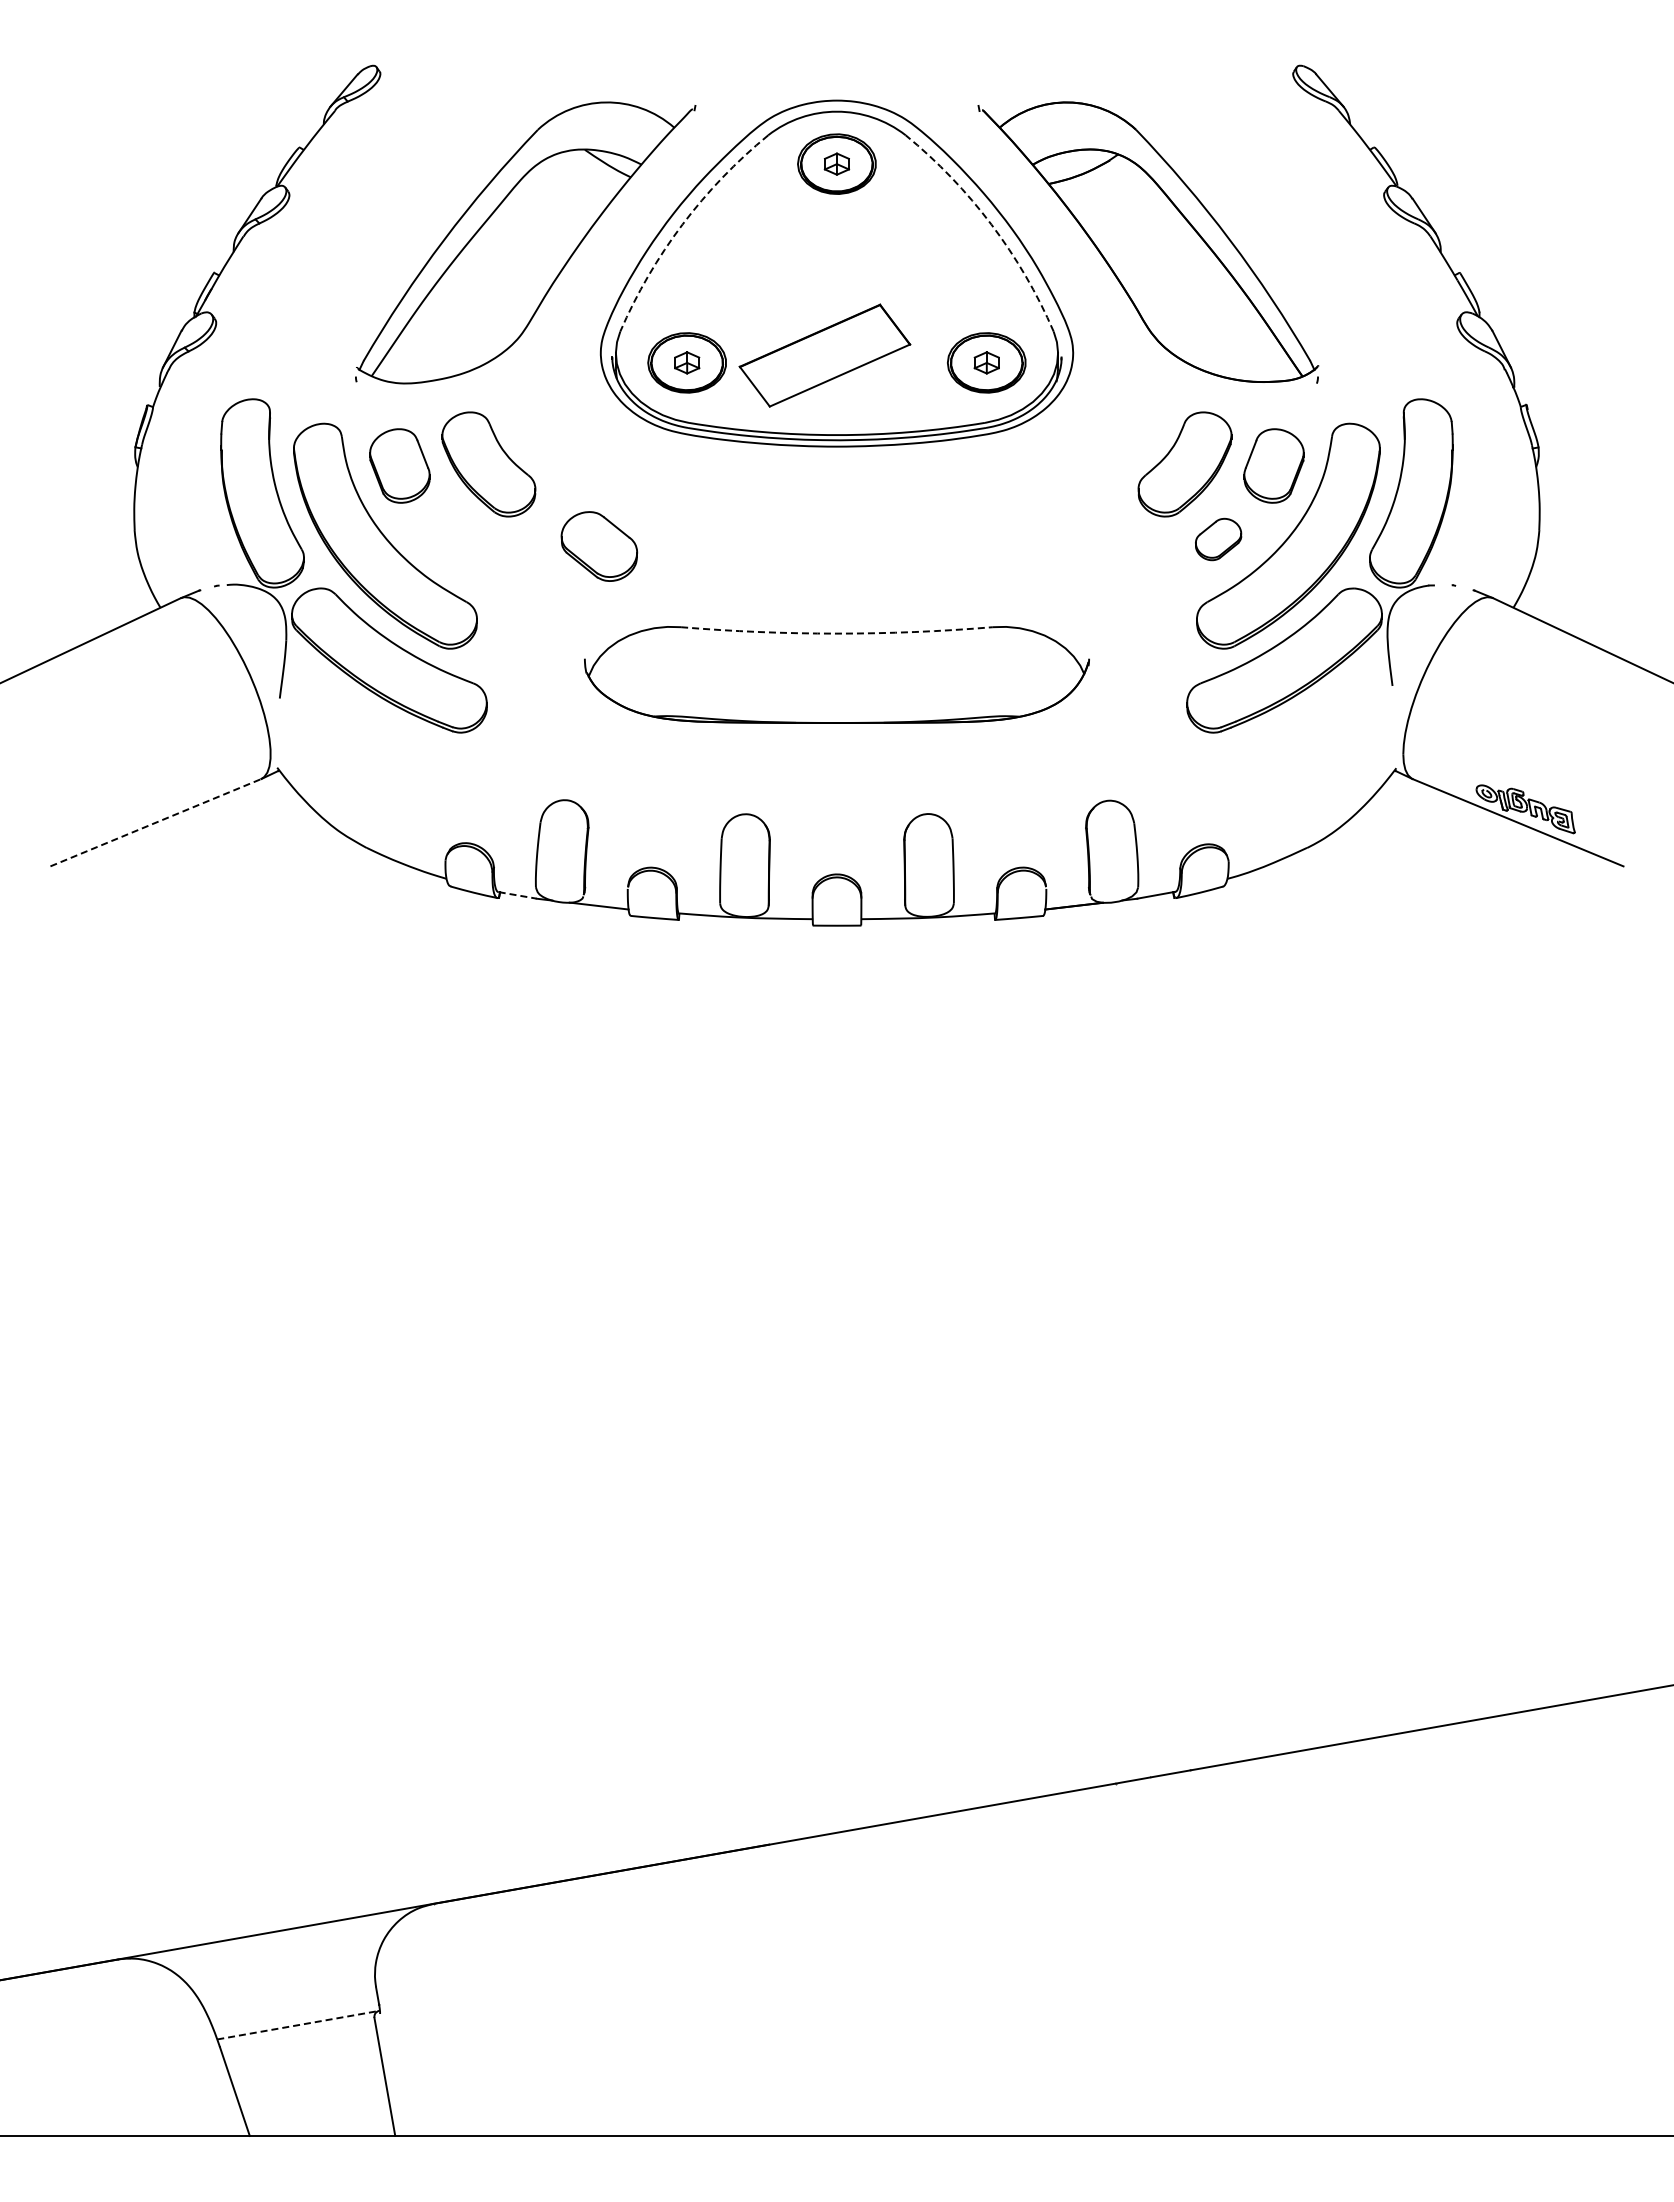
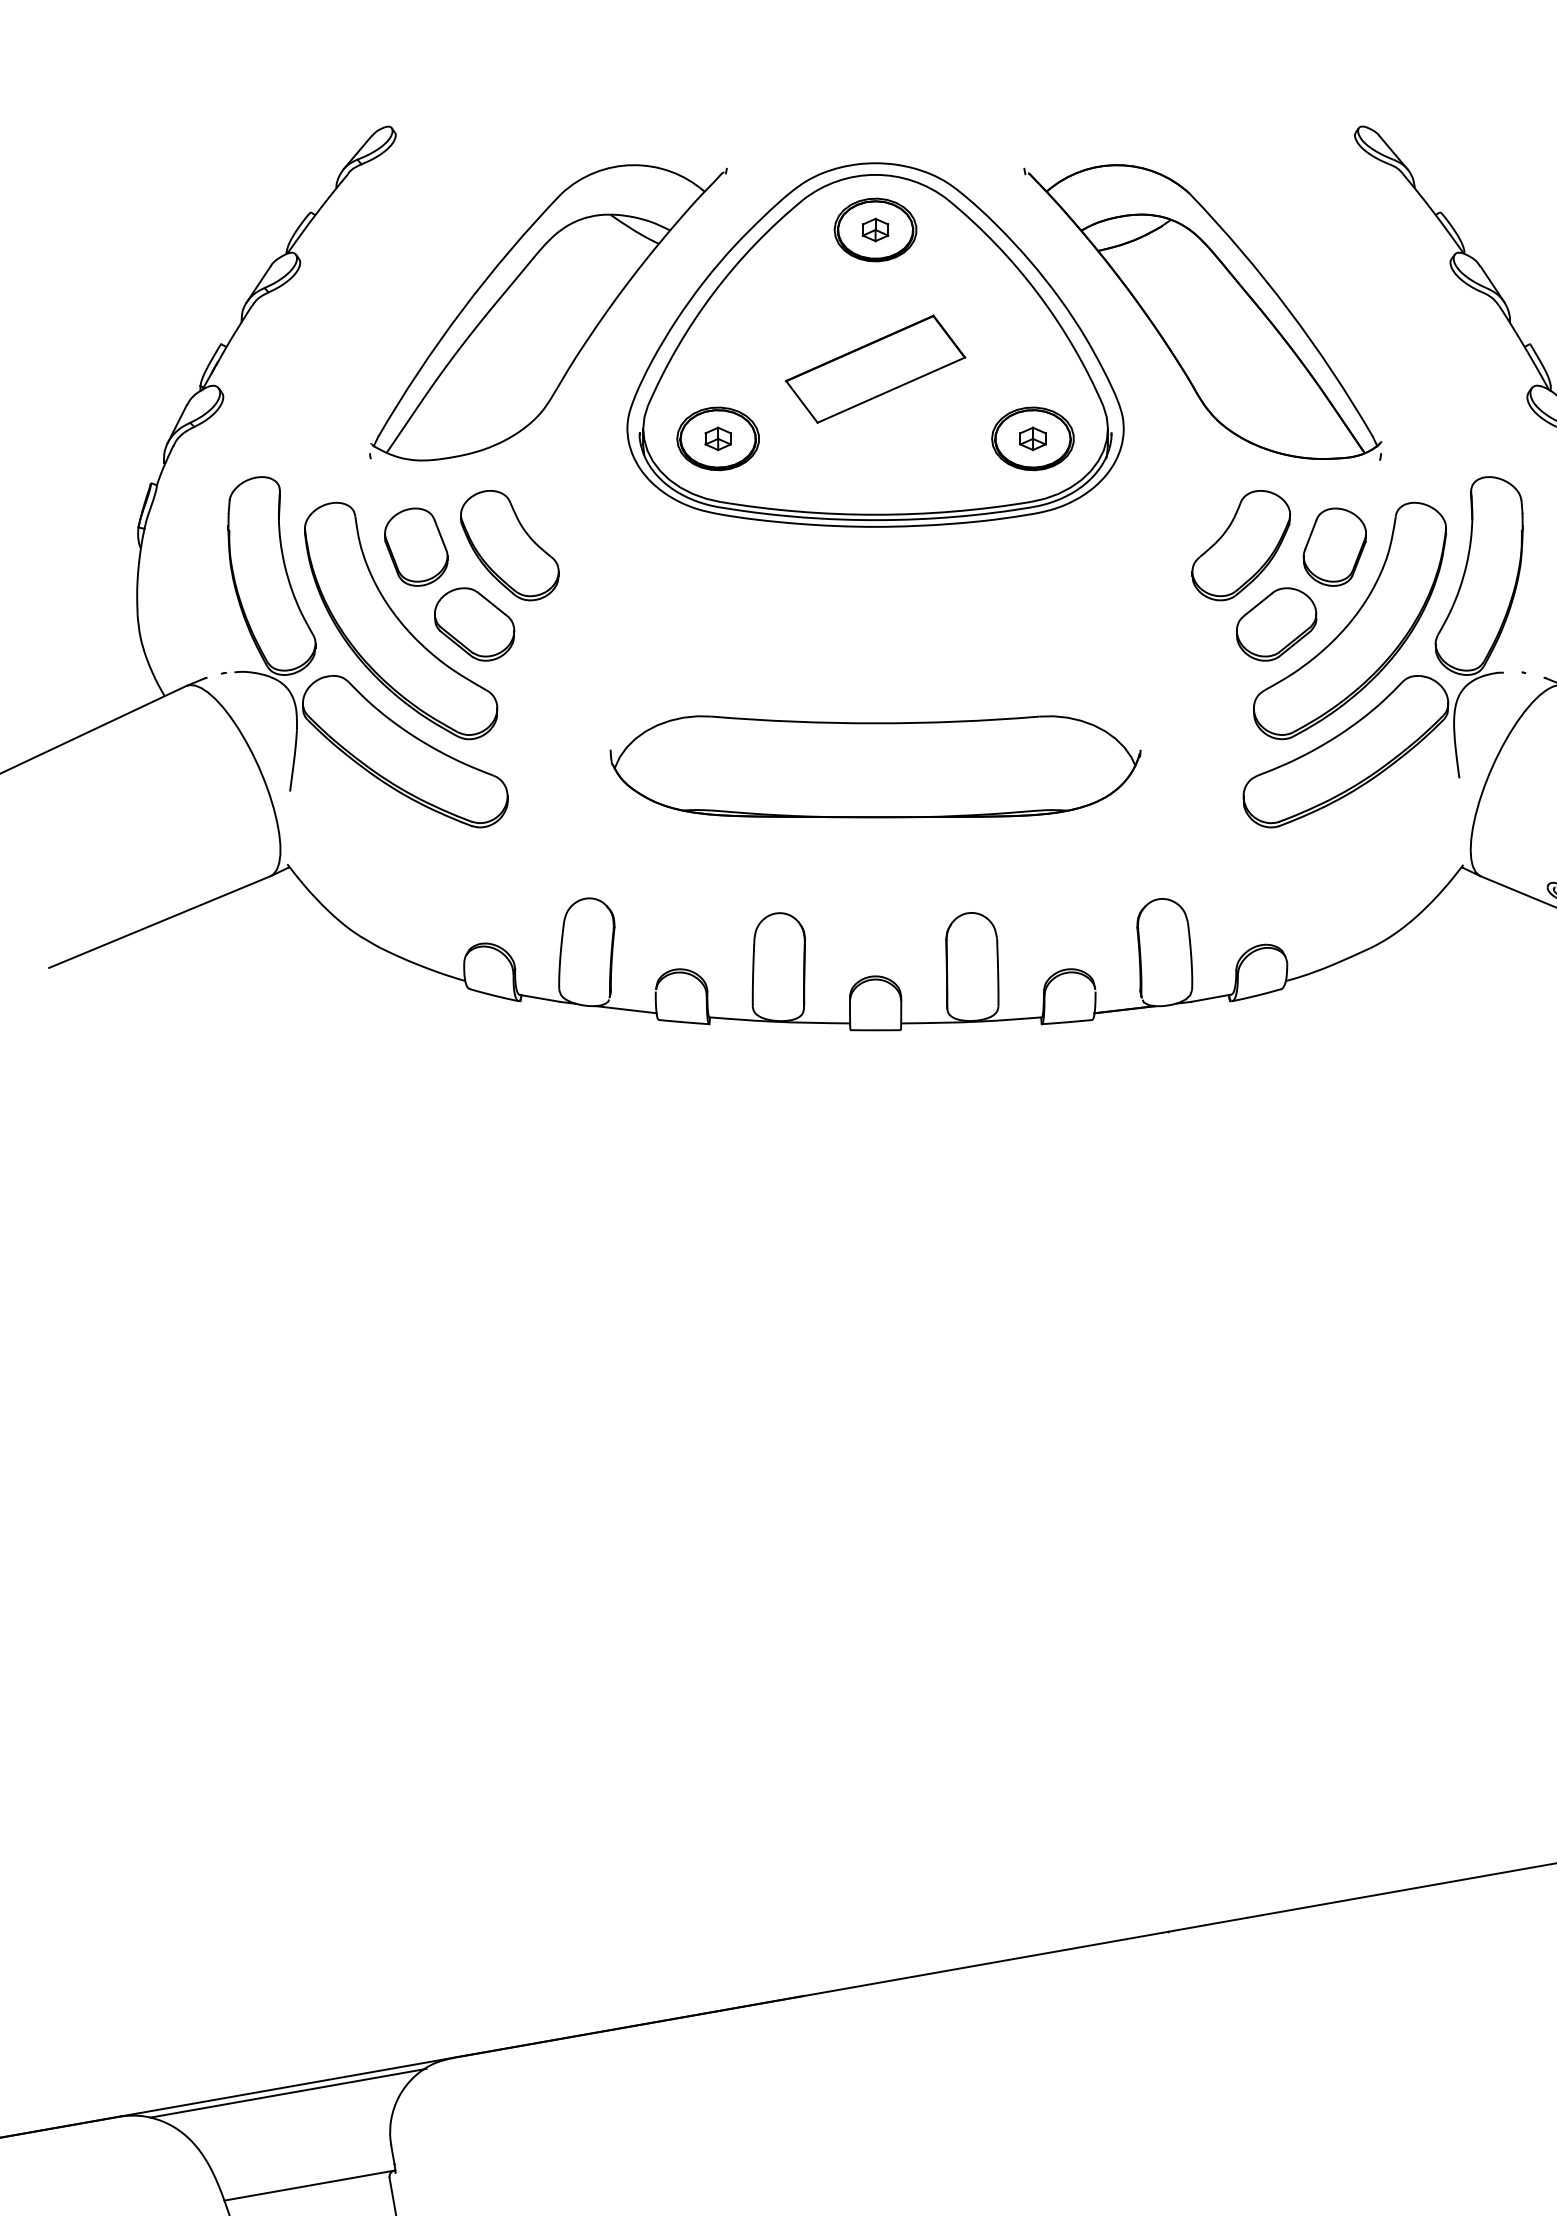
arc: (682, 224) -> (713, 293), dashed -> solid
arc: (991, 224) -> (1037, 293), dashed -> solid
part: (824, 355) -> (875, 369), moved
part: (1218, 539) -> (1276, 624), size x1.67
part: (599, 546) -> (474, 624), moved
arc: (836, 633) -> (875, 723), dashed -> solid
line: (155, 822) -> (159, 921), dashed -> solid
line: (518, 895) -> (540, 998), dashed -> solid
line: (277, 1937) -> (287, 2093), added
line: (298, 2025) -> (309, 2185), dashed -> solid

